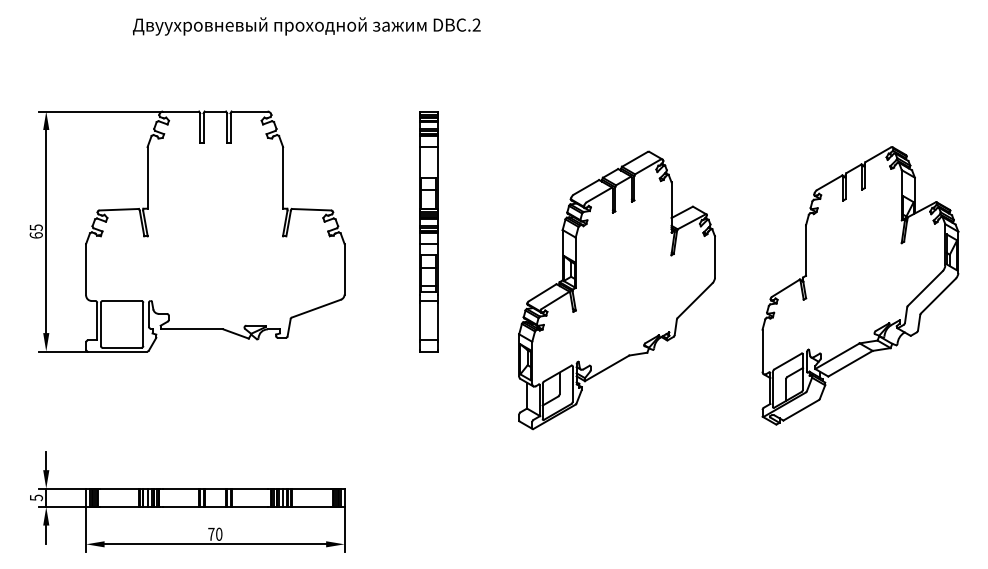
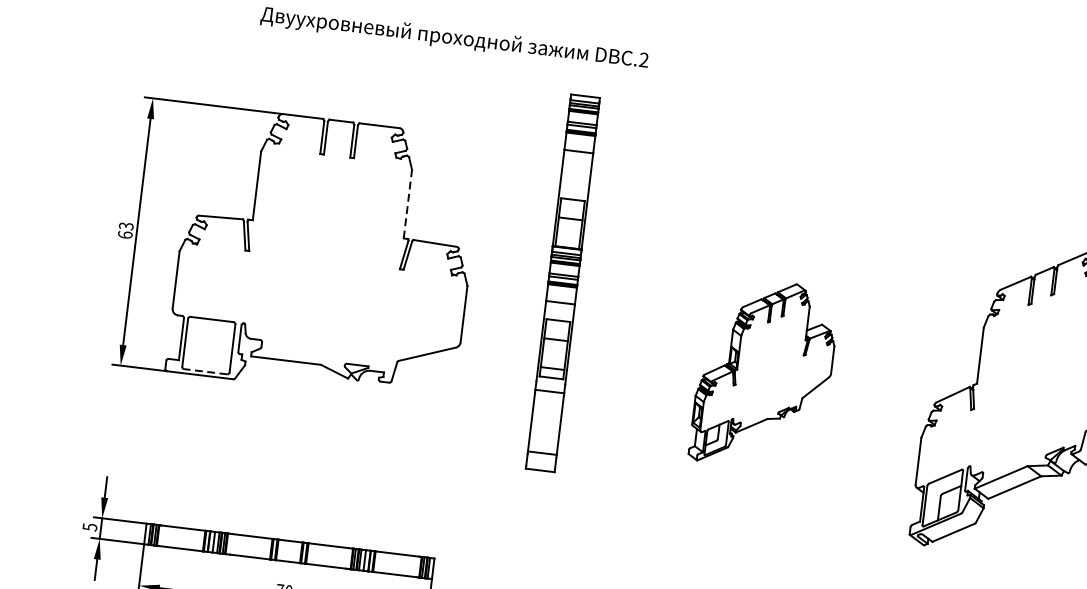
line: (283, 177) -> (408, 203), solid -> dashed
text: (35, 227) -> (125, 226), 65 -> 63
part: (428, 231) -> (562, 283), size x1.4
part: (616, 290) -> (763, 374), size x0.6
line: (121, 347) -> (205, 371), solid -> dashed

